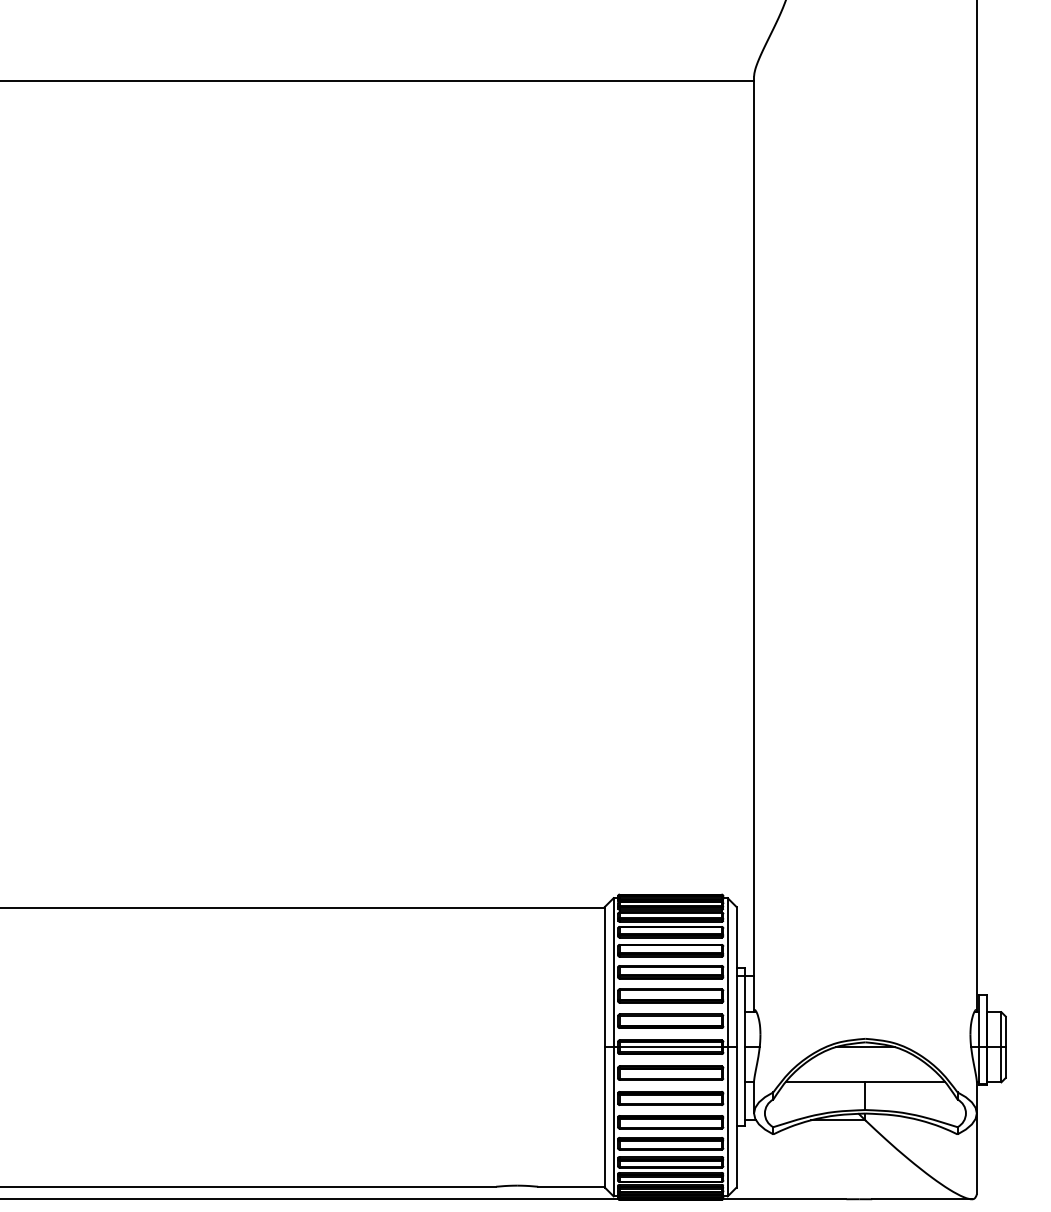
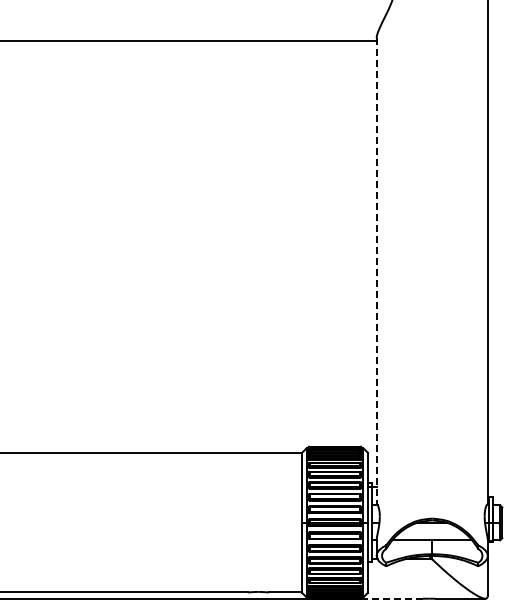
line: (753, 543) -> (376, 271), solid -> dashed
line: (783, 1198) -> (391, 598), solid -> dashed

